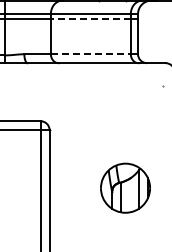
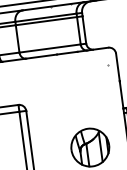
line: (90, 18) -> (46, 21), dashed -> solid
line: (90, 54) -> (49, 48), dashed -> solid

